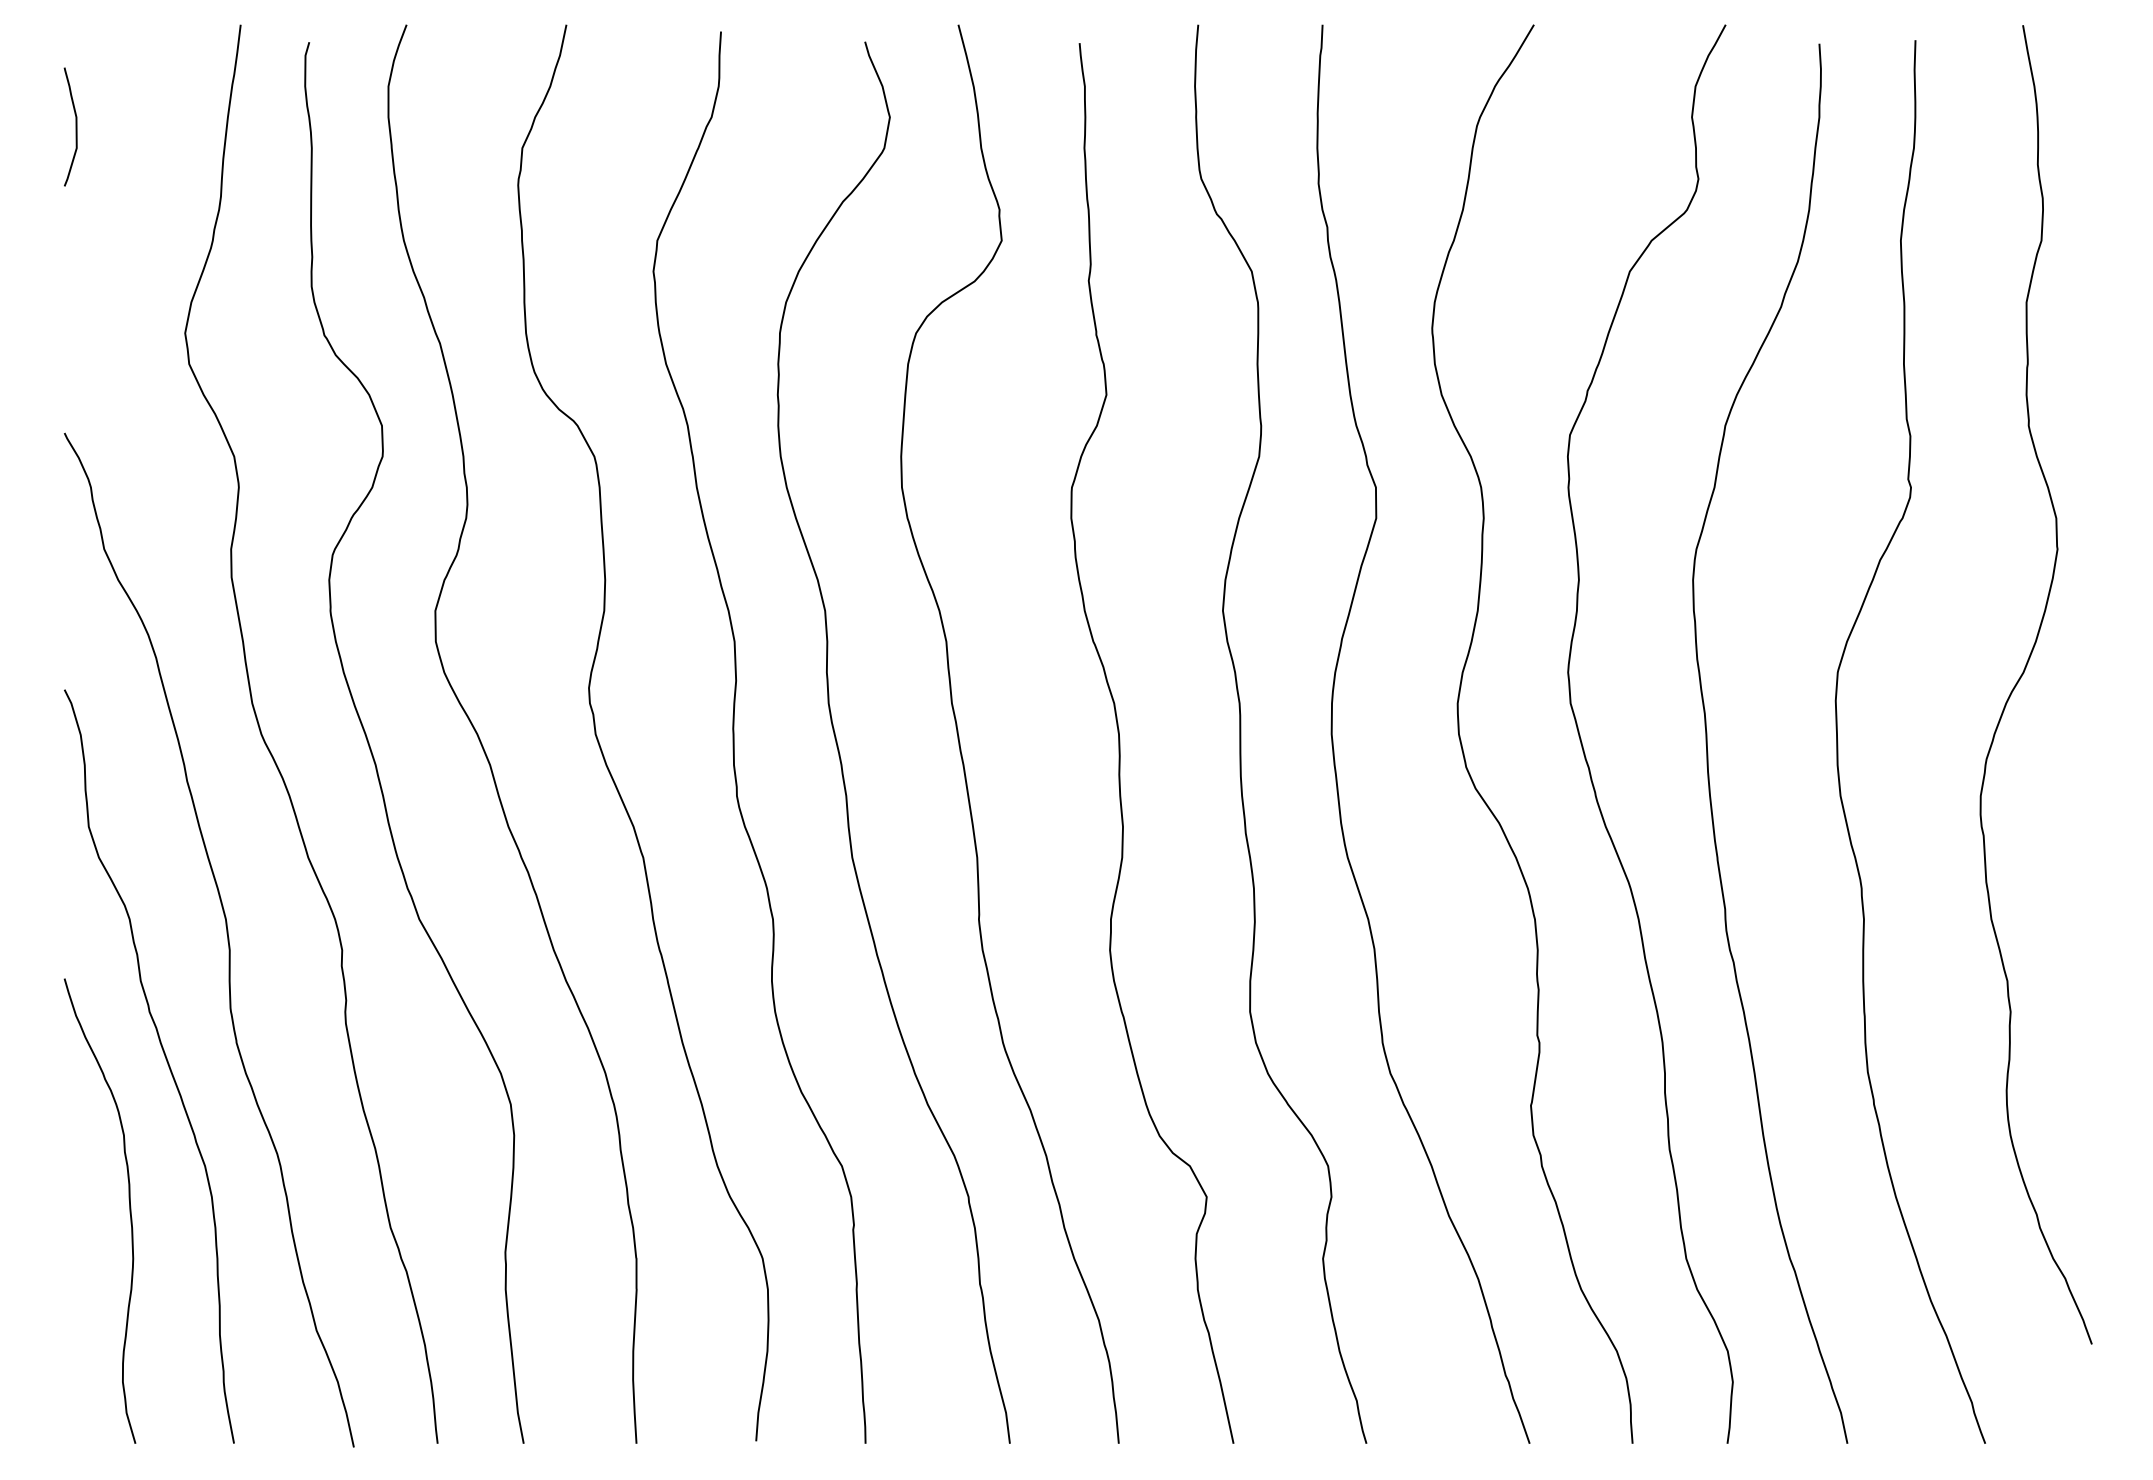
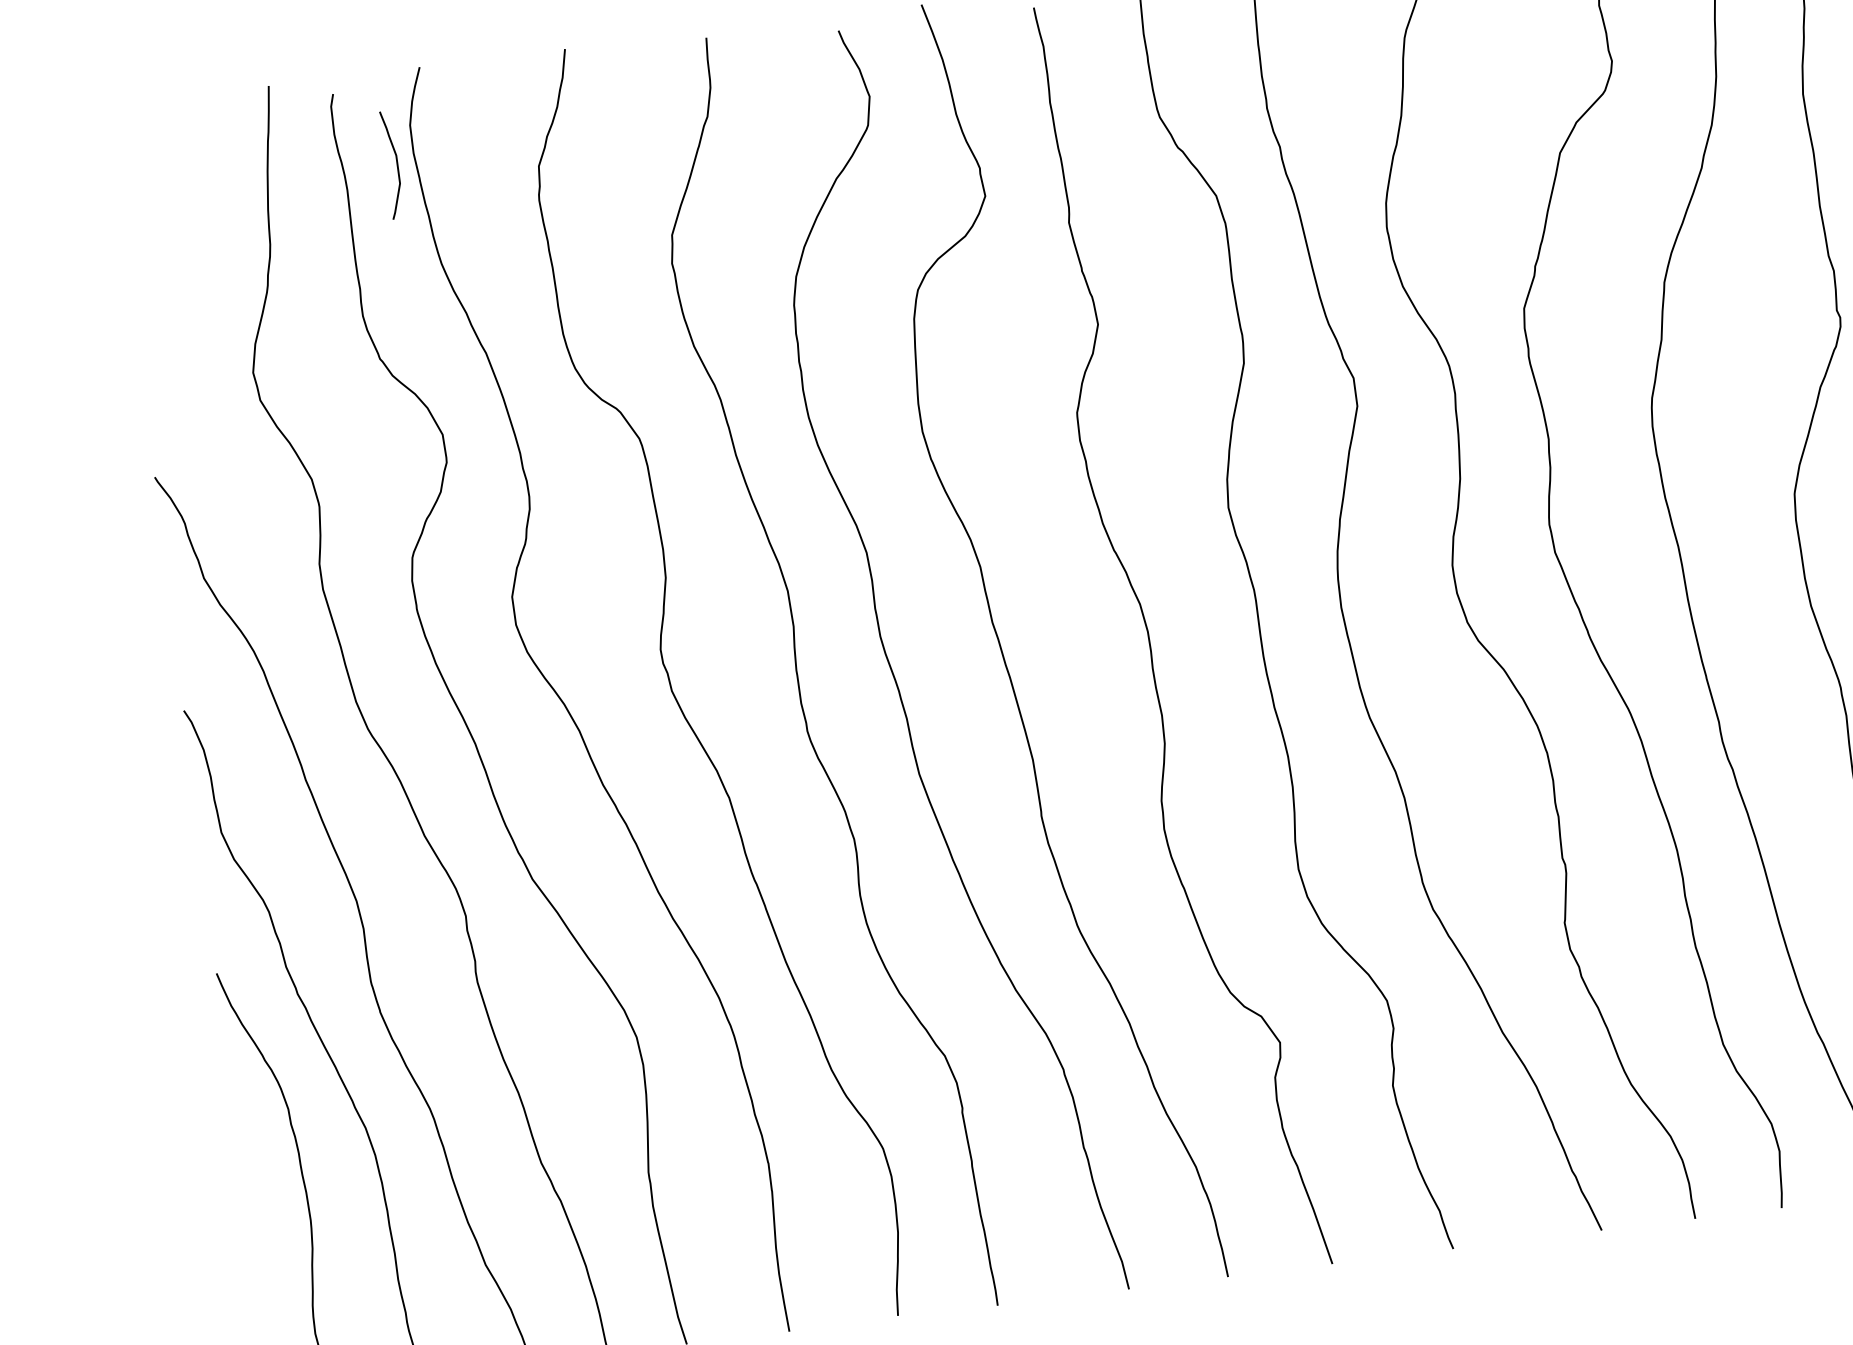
curve: (75, 126) -> (396, 164), moved

